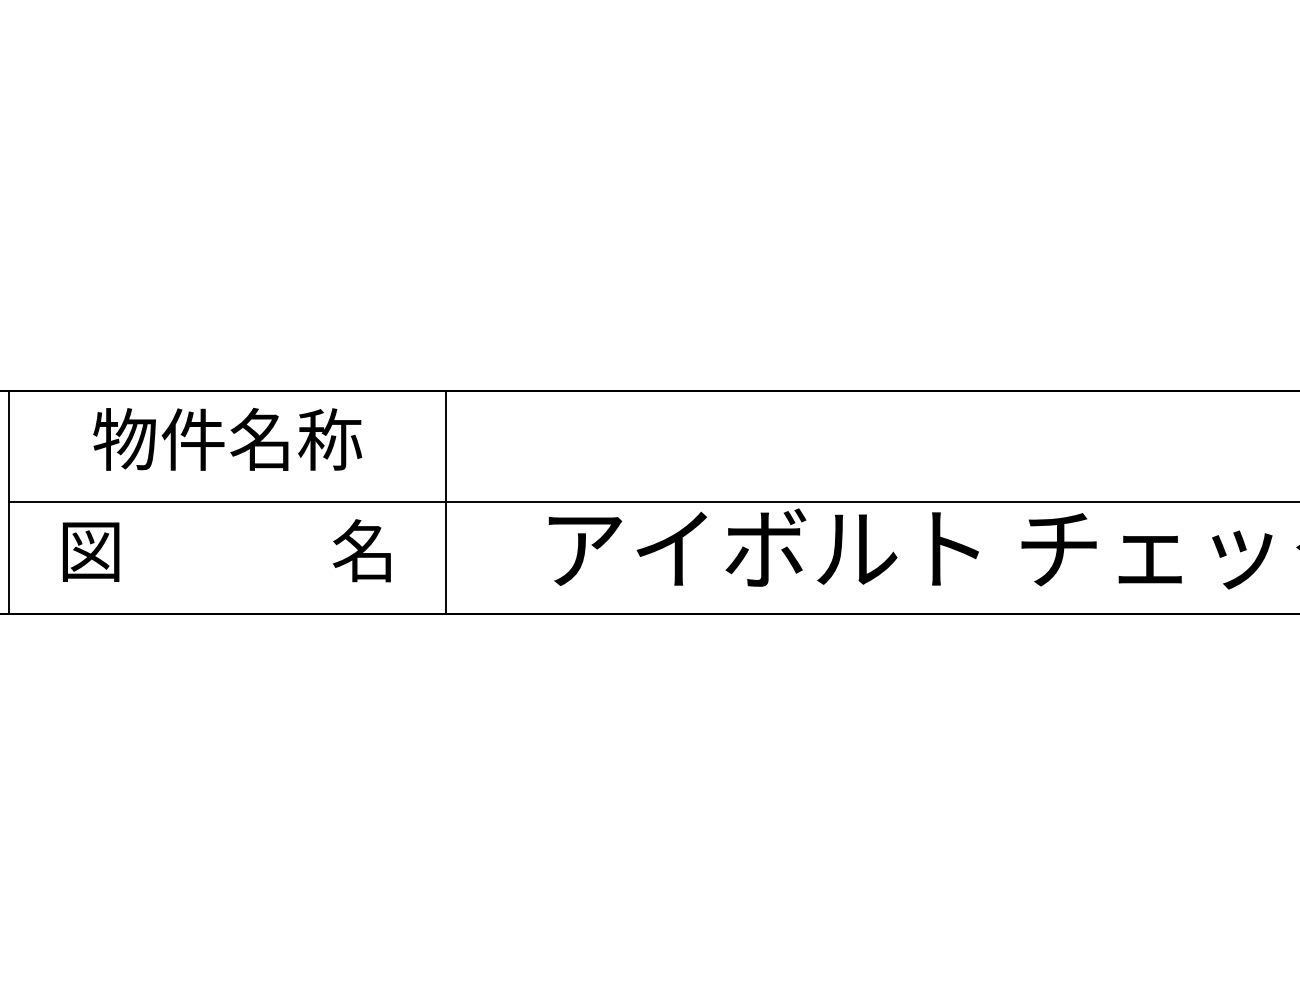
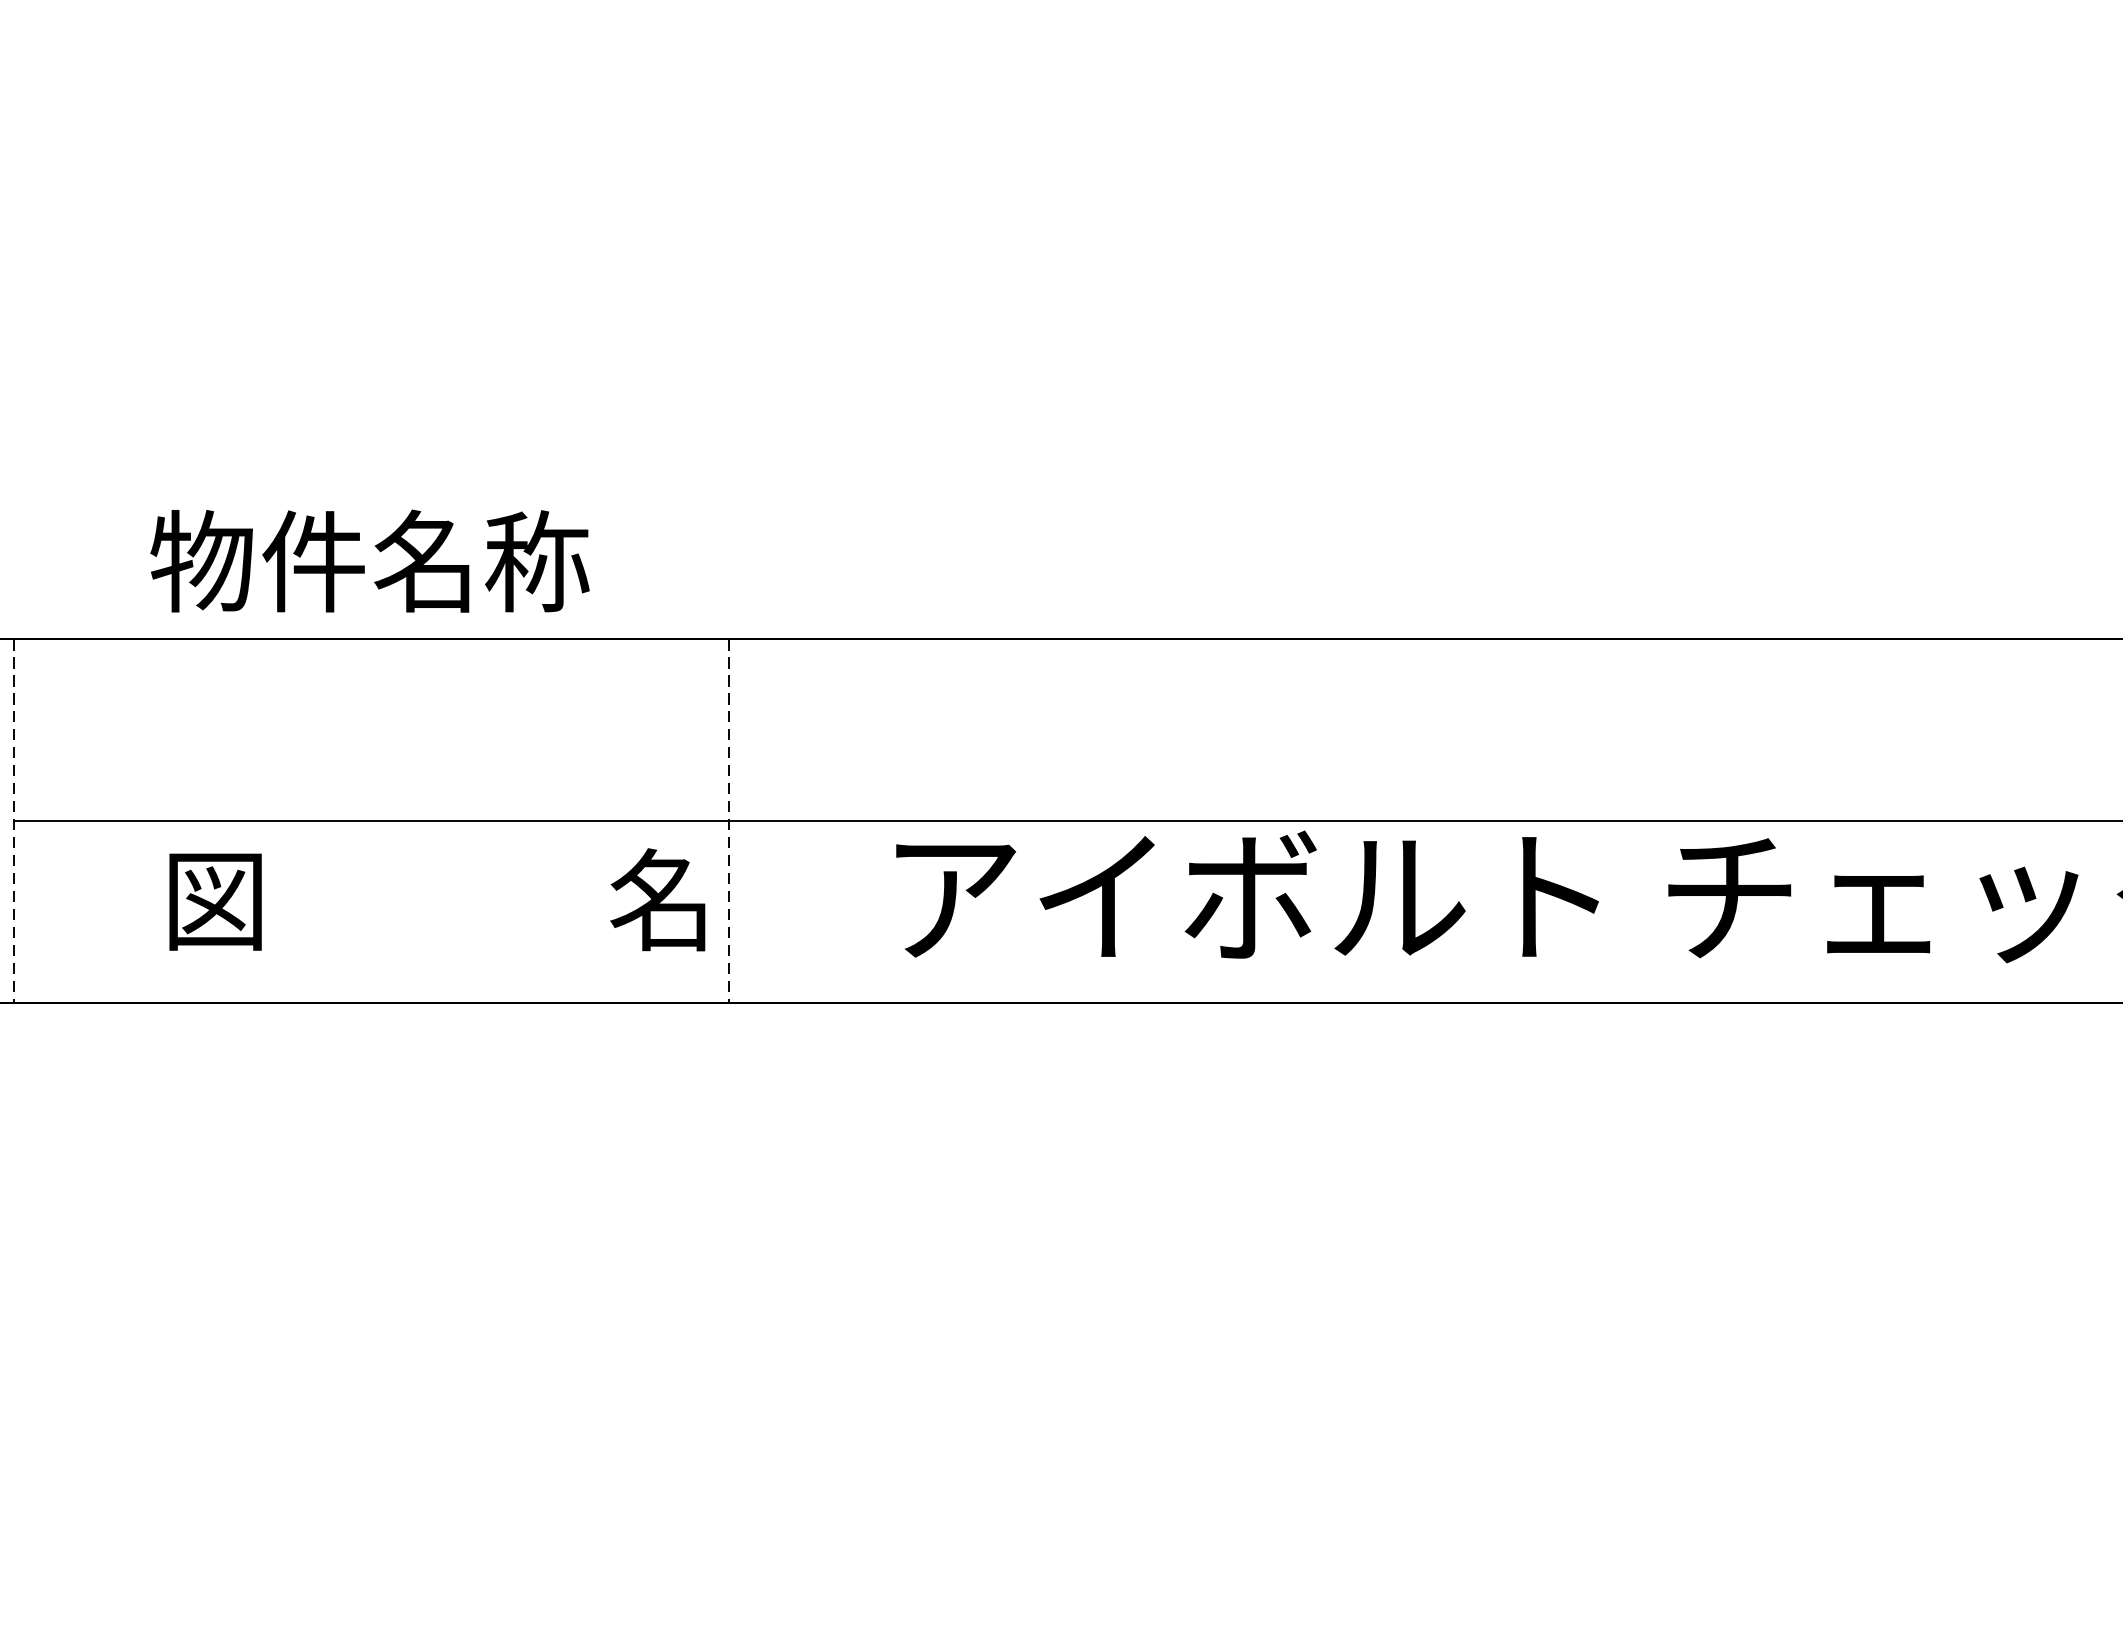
text: (227, 439) -> (369, 561), moved
line: (8, 502) -> (13, 821), solid -> dashed
line: (446, 502) -> (729, 821), solid -> dashed
text: (226, 550) -> (436, 899), moved

